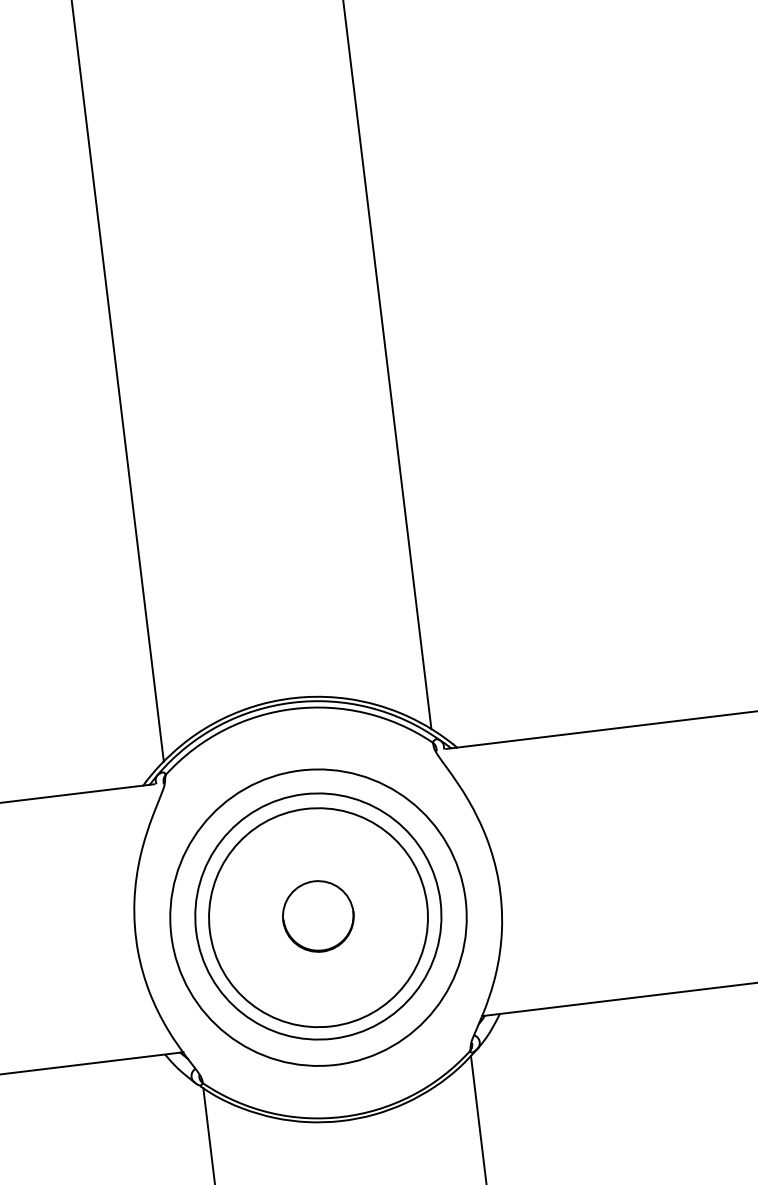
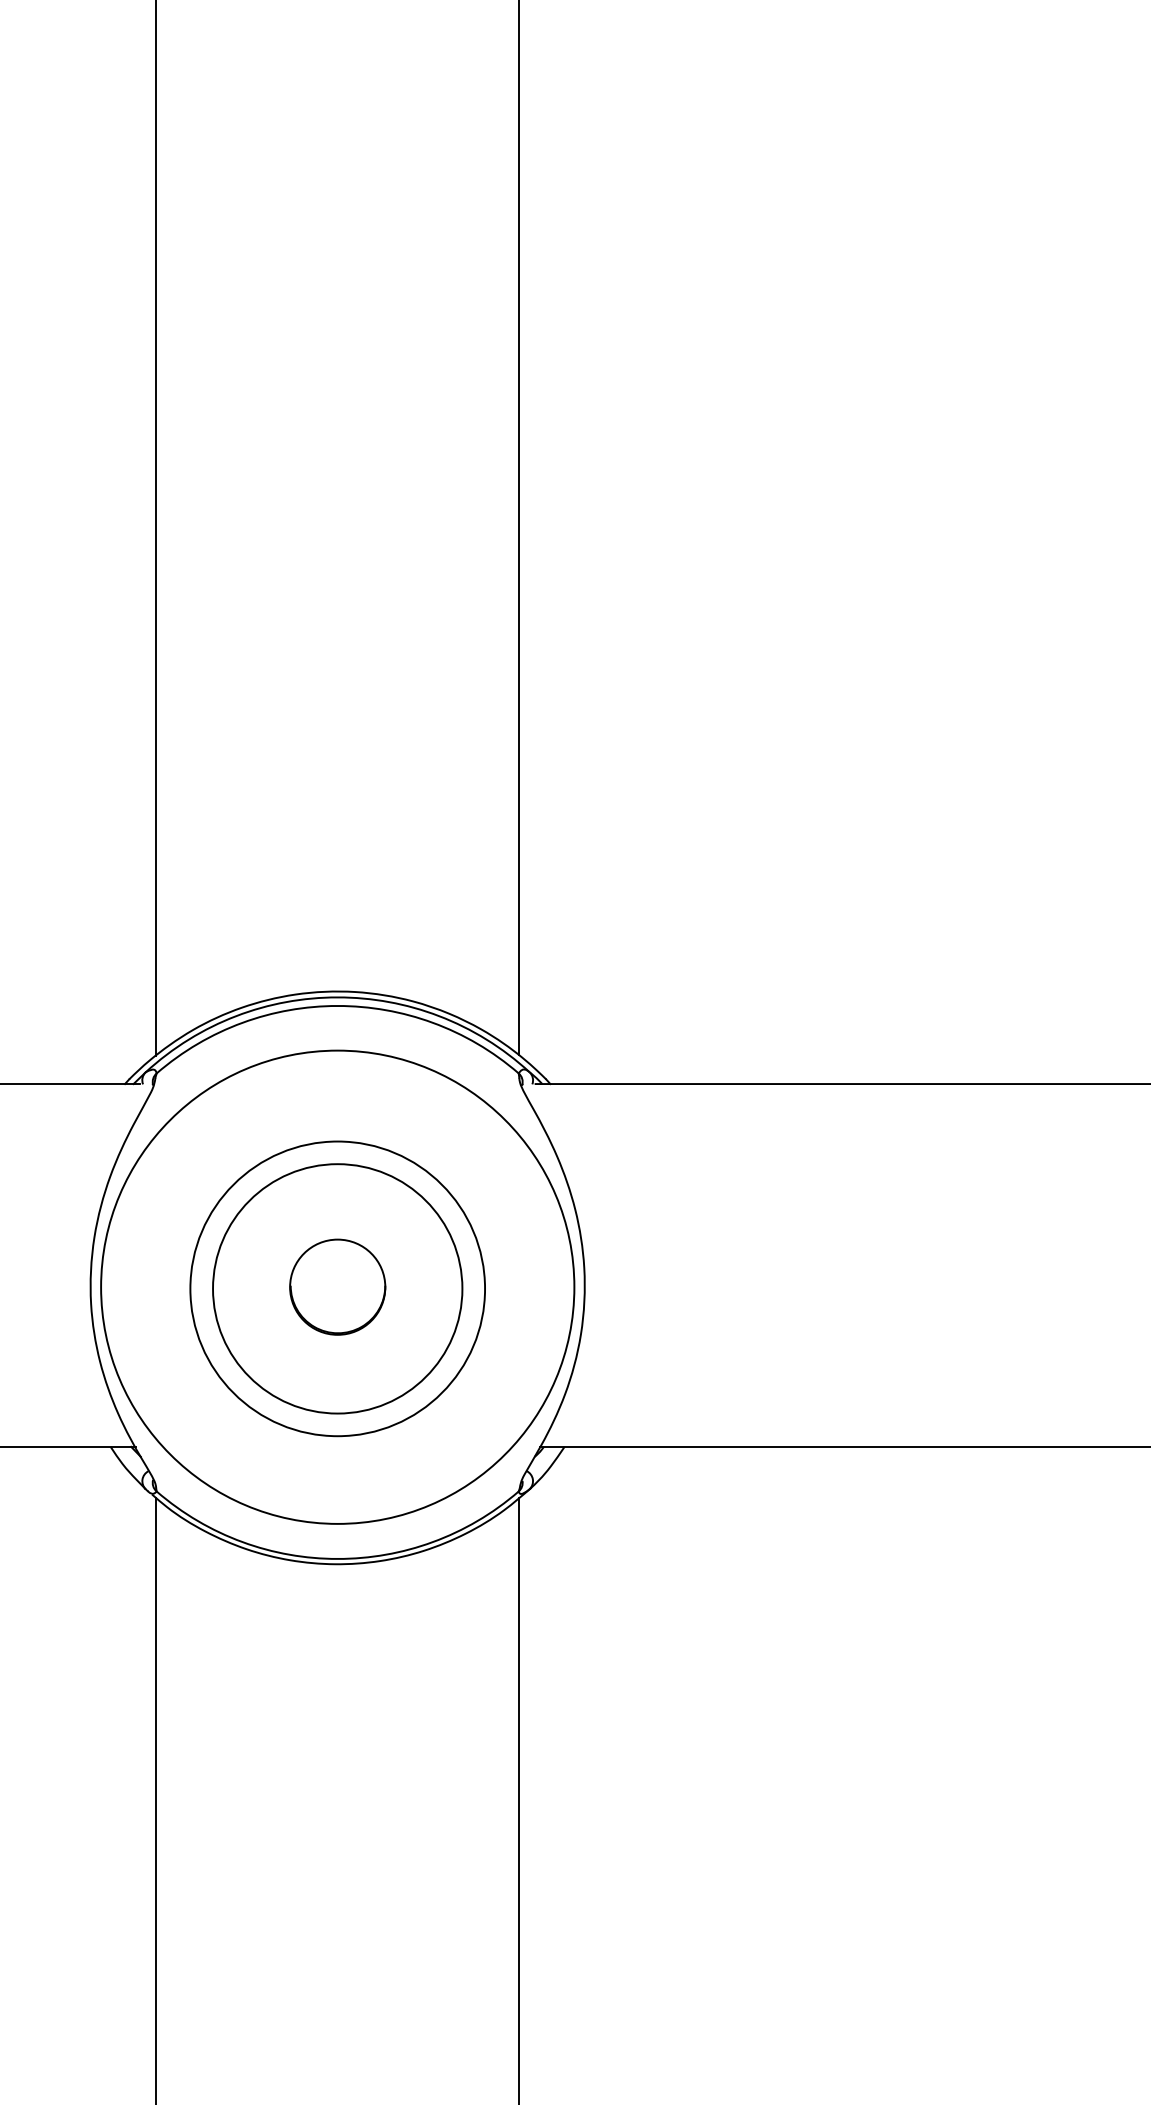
circle: (318, 915) -> (337, 1286), size x1.43
circle: (318, 917) -> (337, 1288), size x0.62

